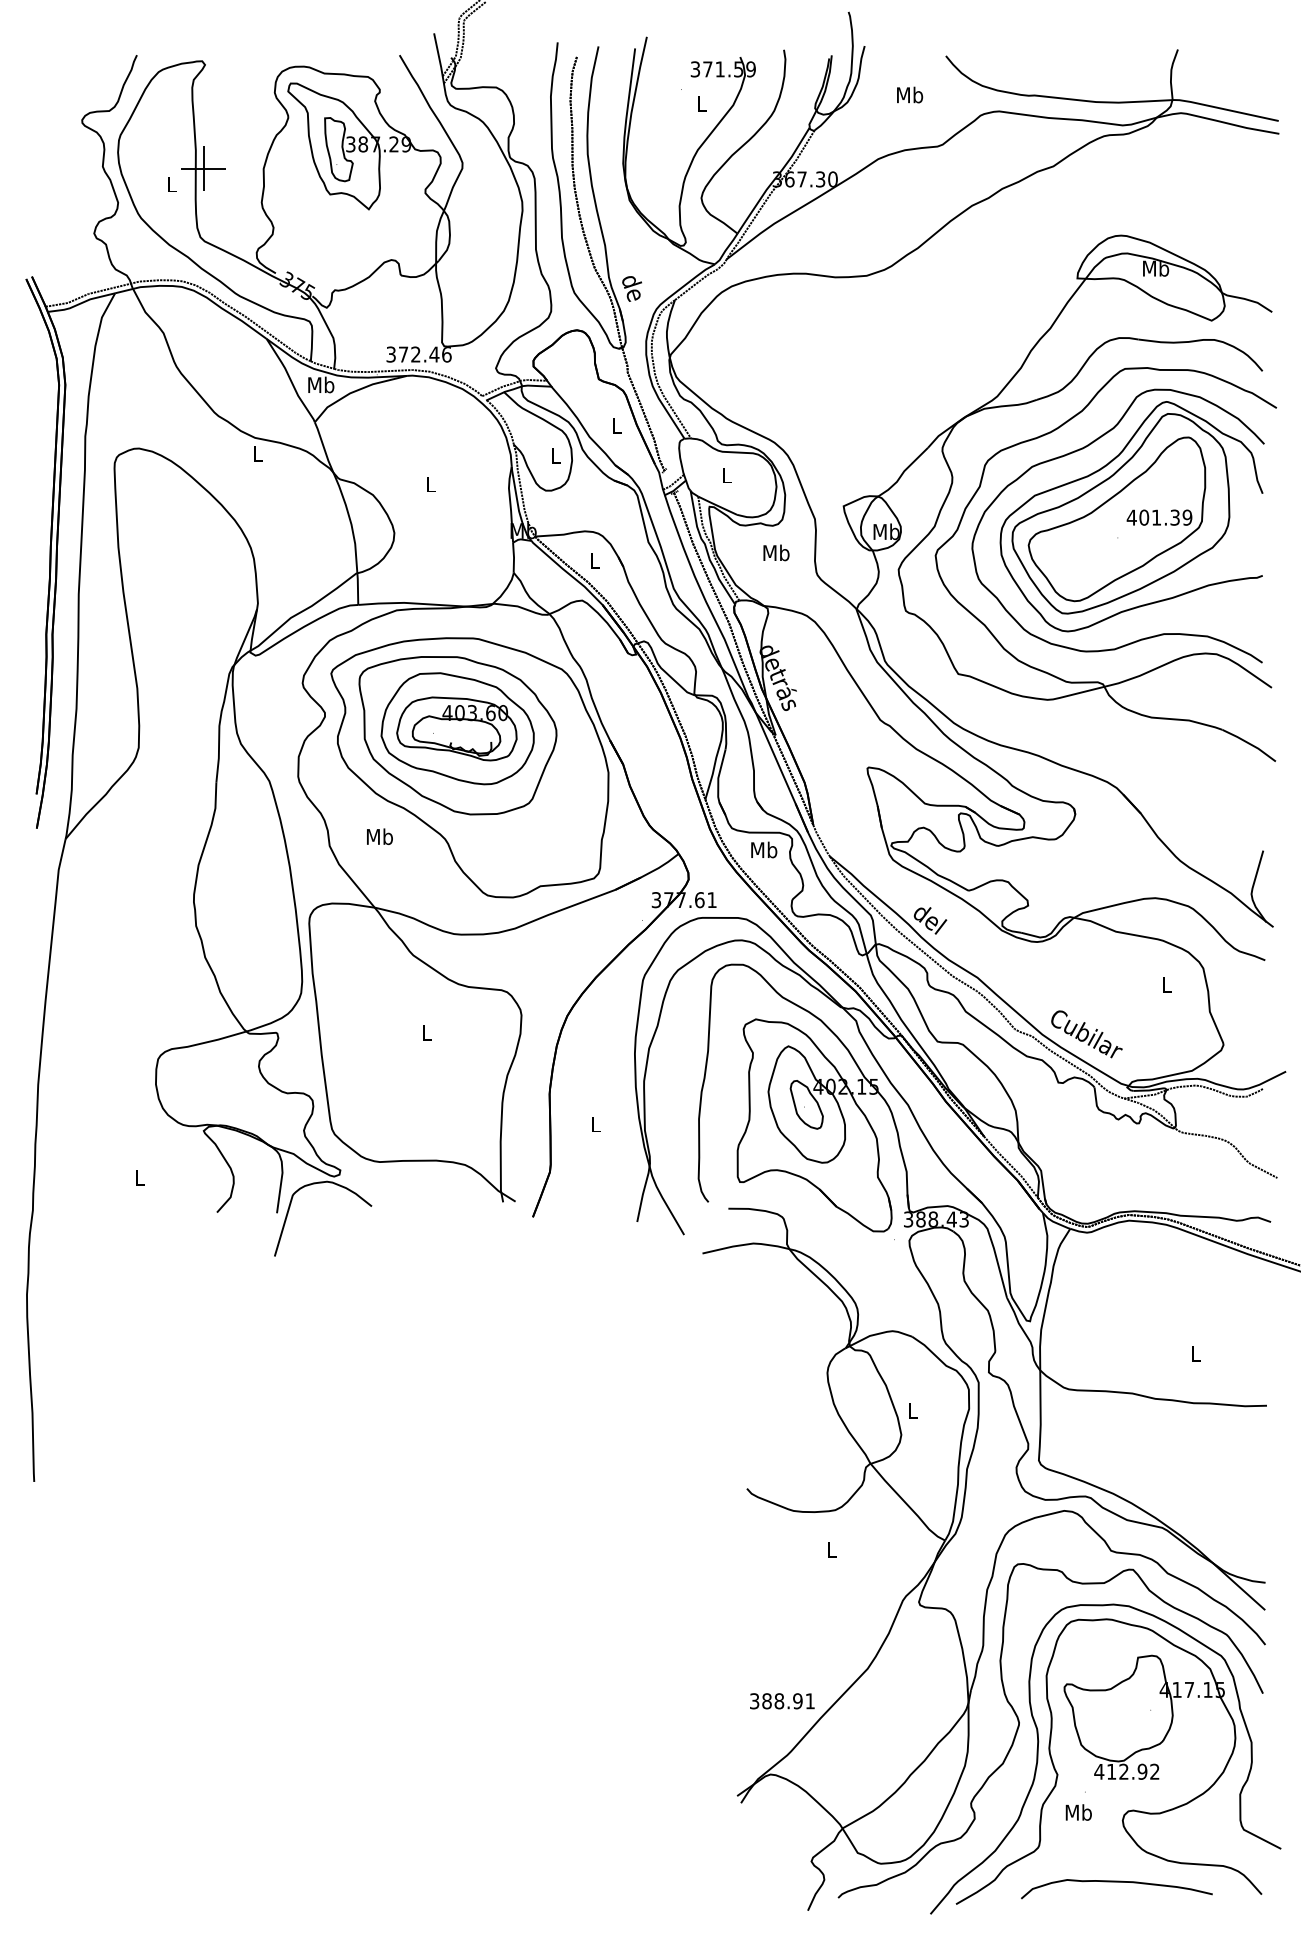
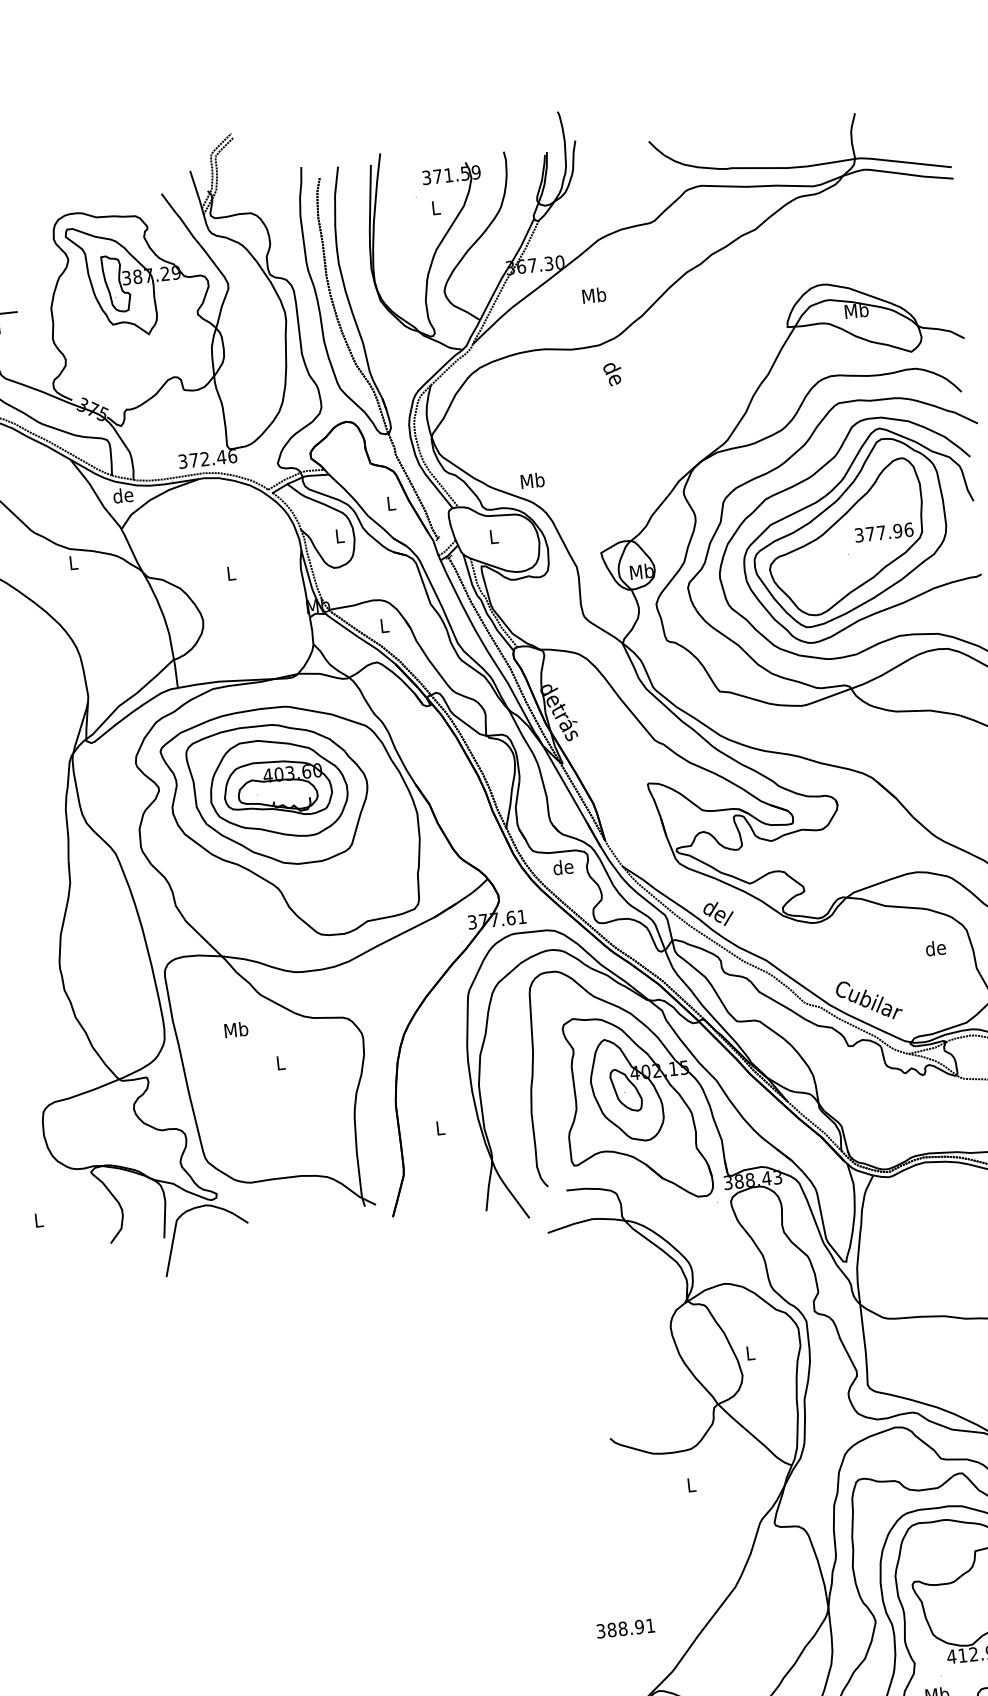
text: (910, 94) -> (594, 294), moved
text: (631, 288) -> (612, 374), moved
text: (321, 384) -> (123, 494), Mb -> de
text: (1159, 517) -> (883, 532), 401.39 -> 377.96
text: (776, 552) -> (532, 480), moved
text: (379, 836) -> (235, 1029), moved
text: (764, 849) -> (563, 866), Mb -> de
text: (1166, 984) -> (935, 948), L -> de
text: (782, 1701) -> (625, 1628), moved

